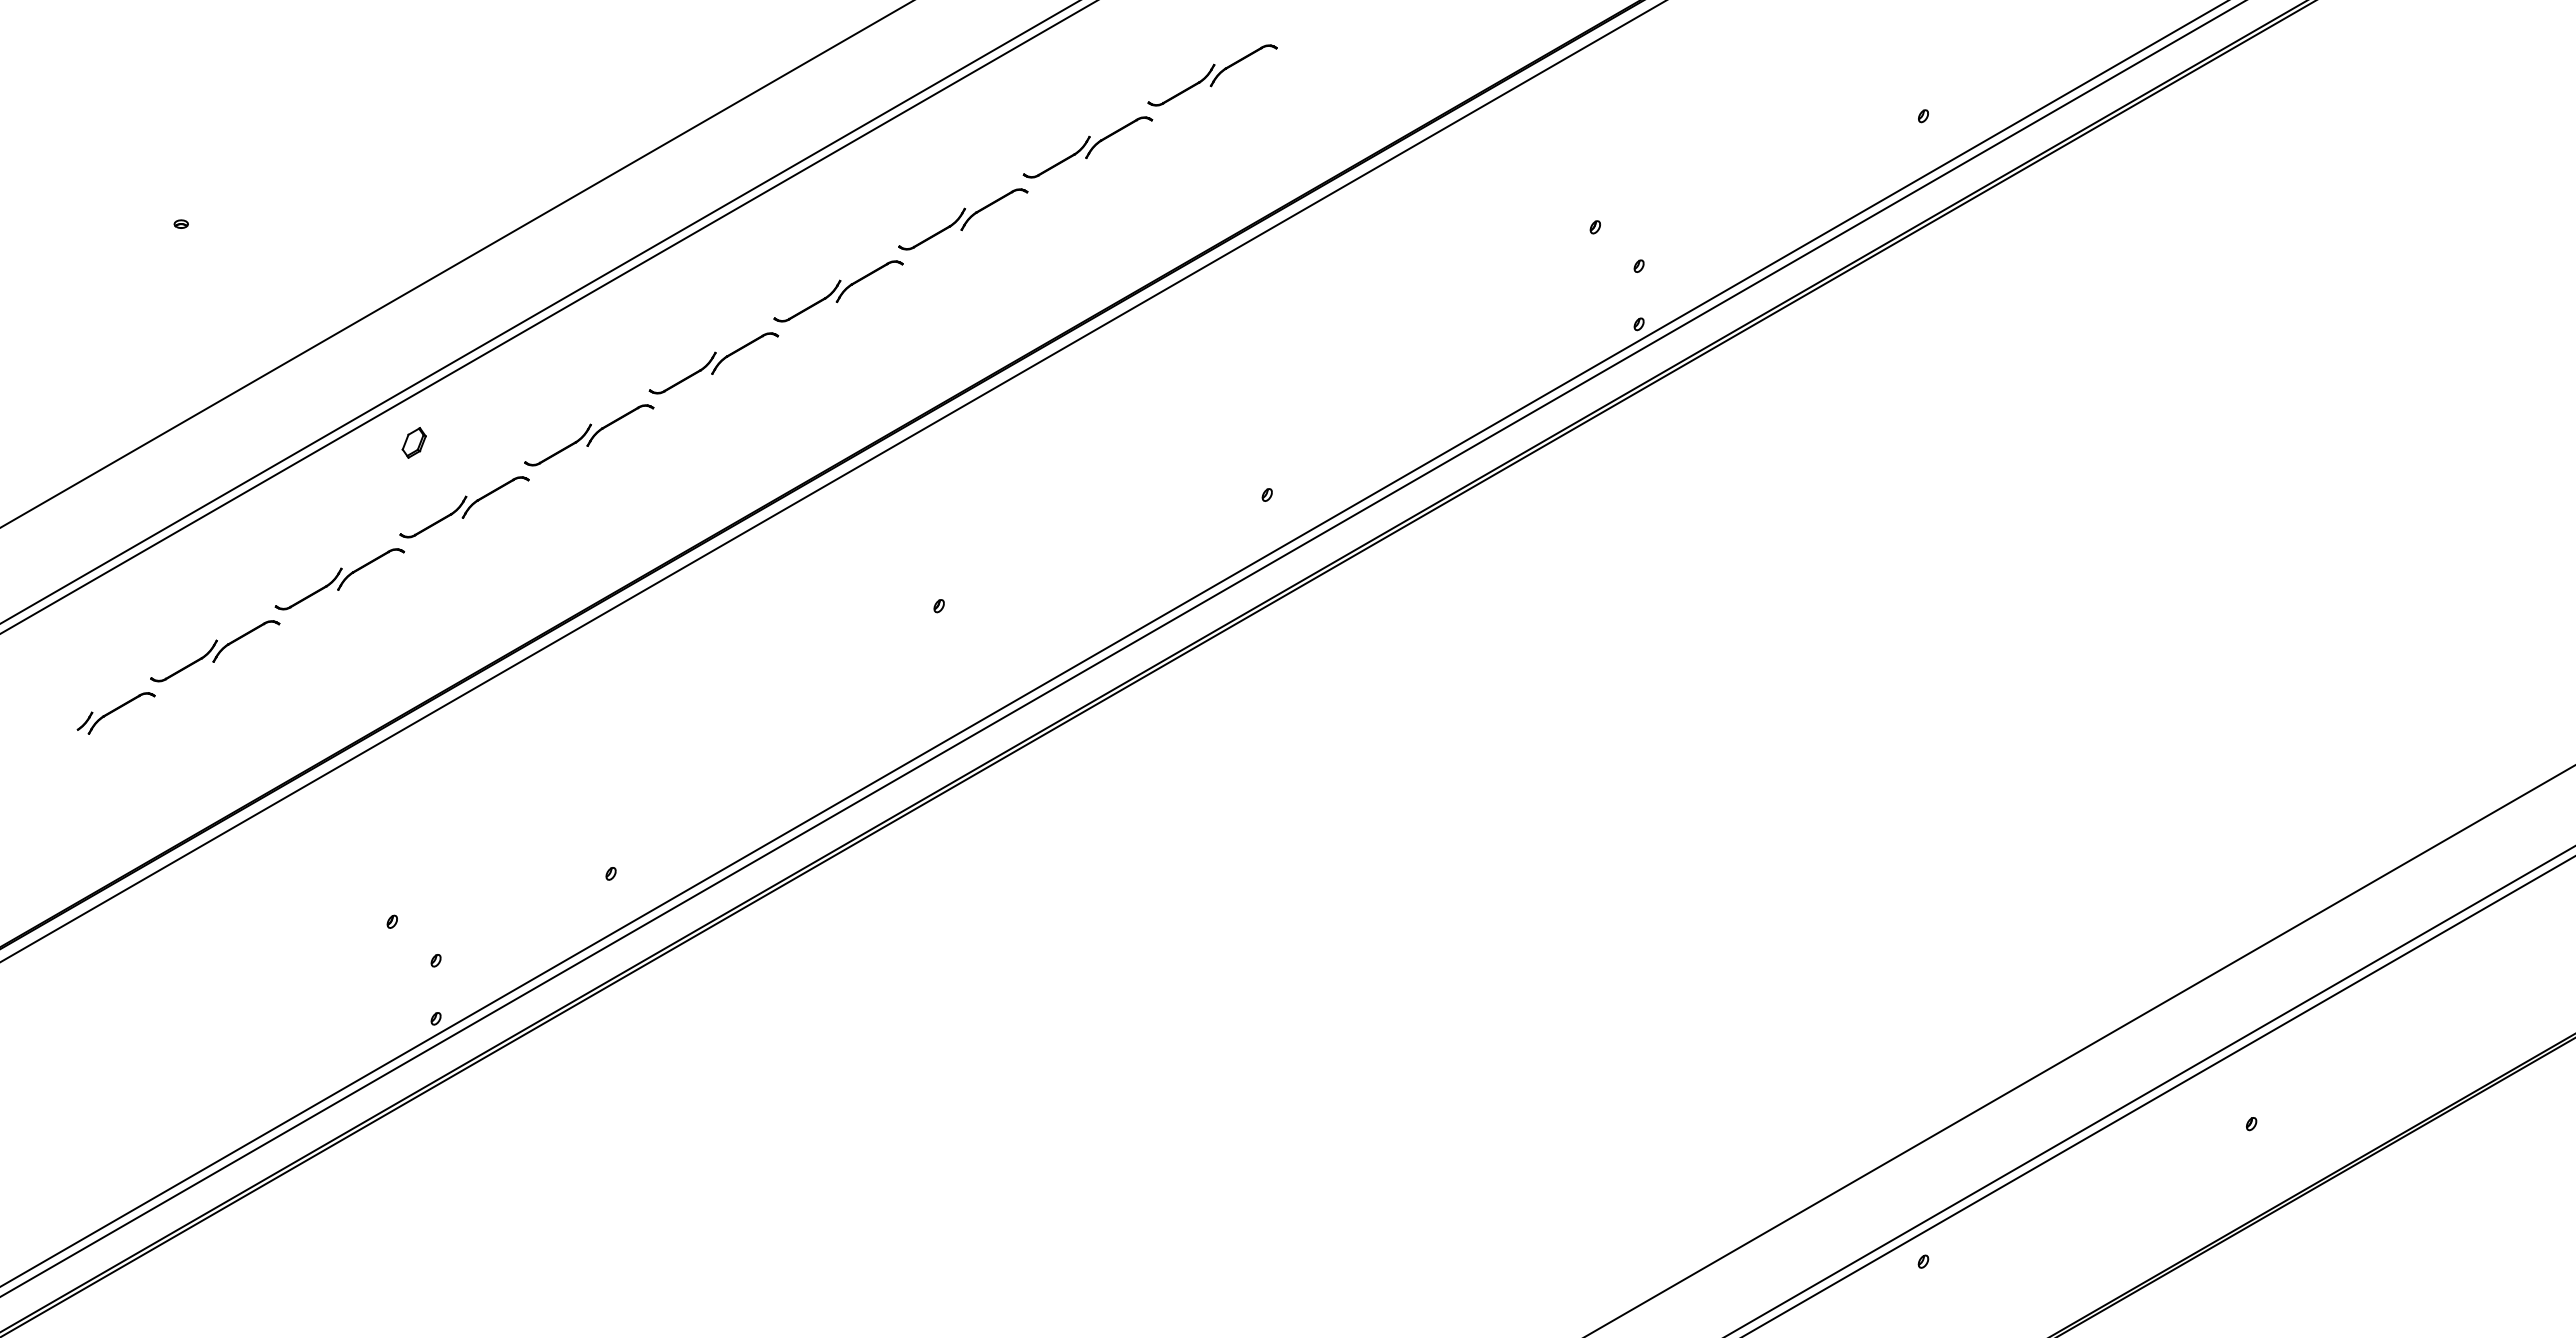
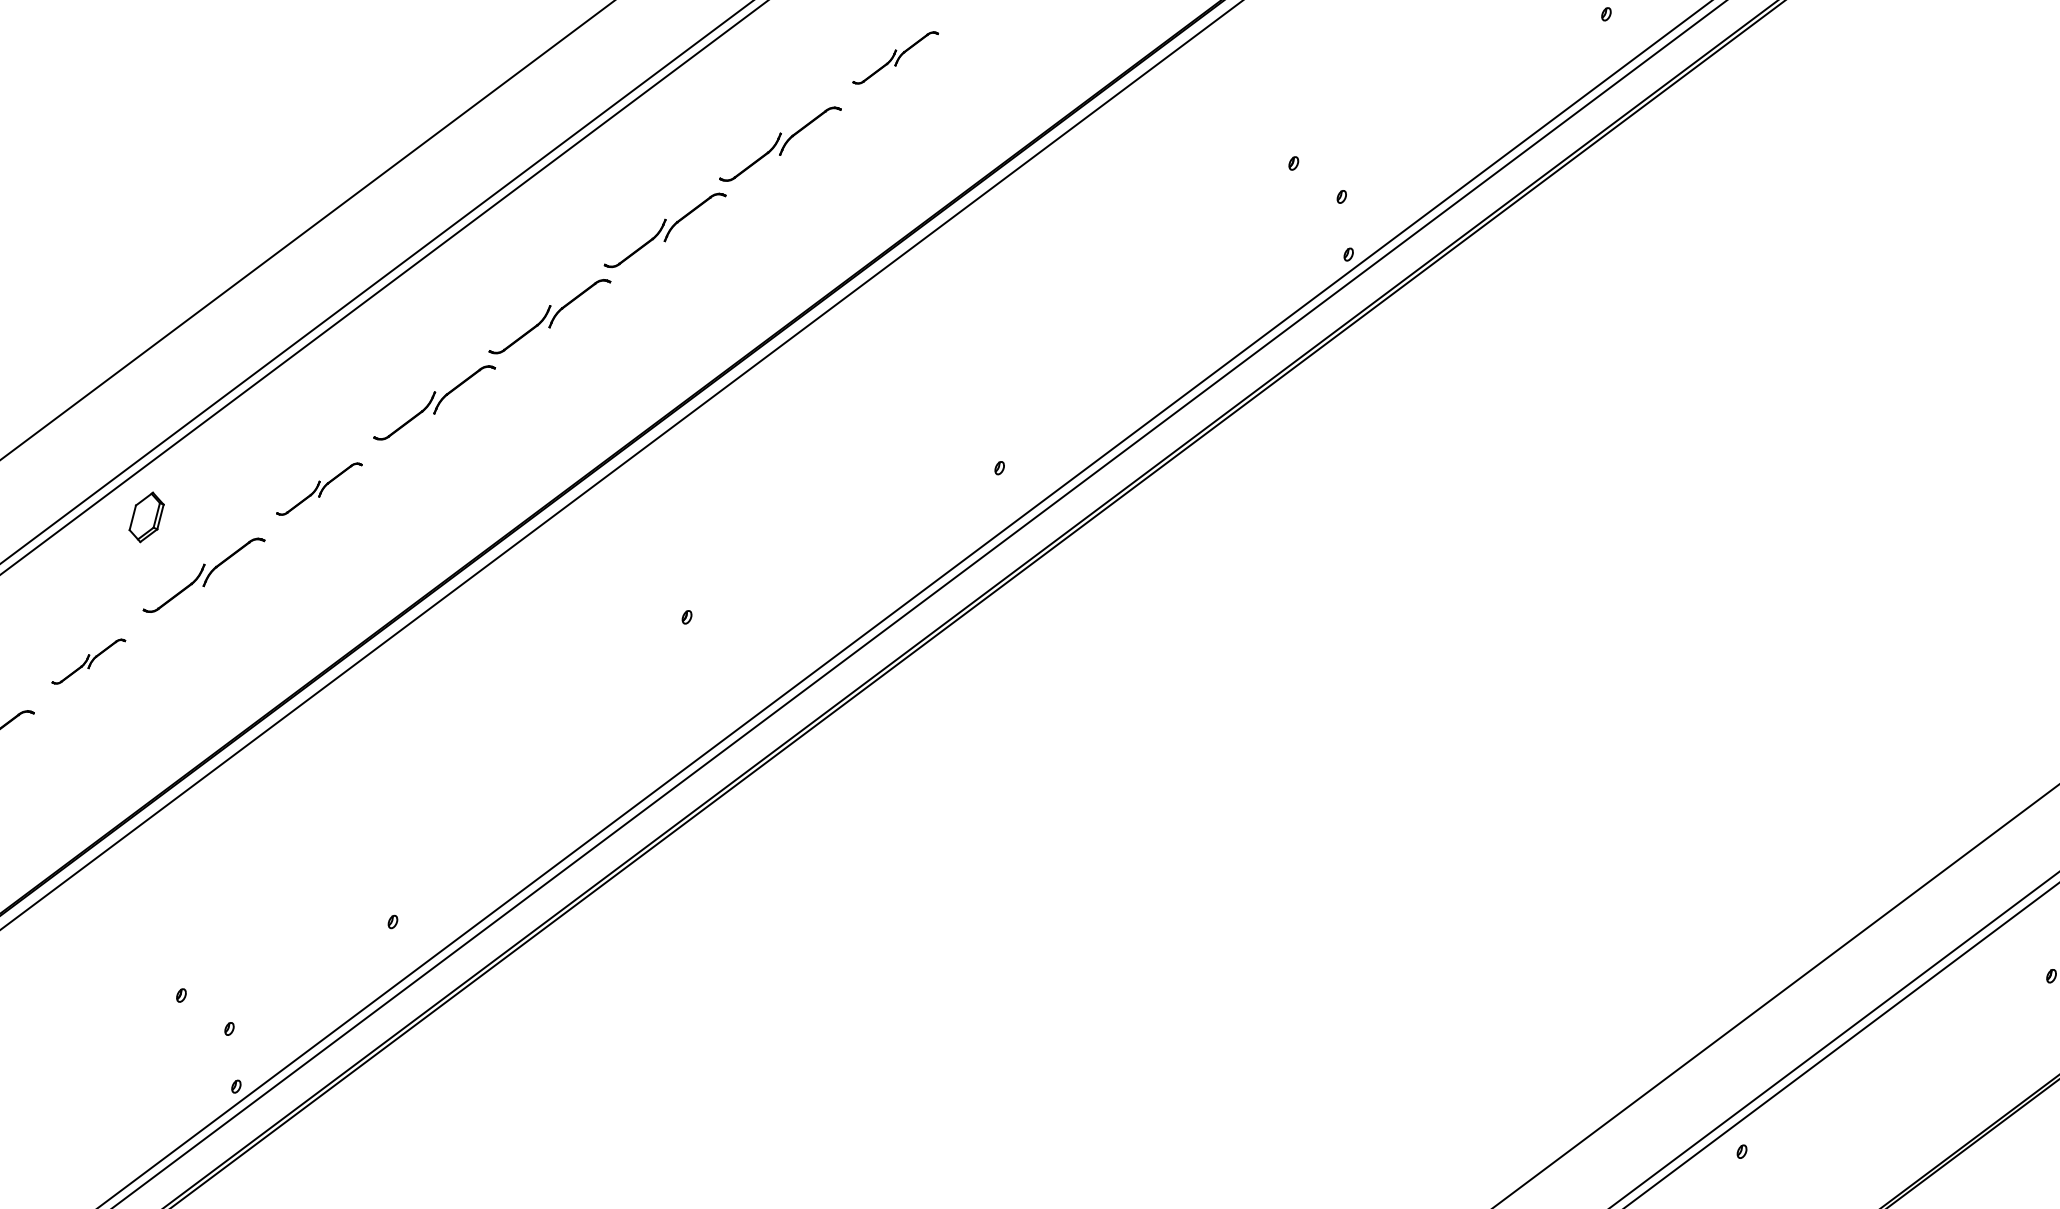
part: (1212, 75) -> (895, 58), size x0.7
part: (589, 435) -> (319, 489), size x0.7
part: (413, 442) -> (145, 517), size x1.6
part: (339, 579) -> (88, 661), size x0.6

